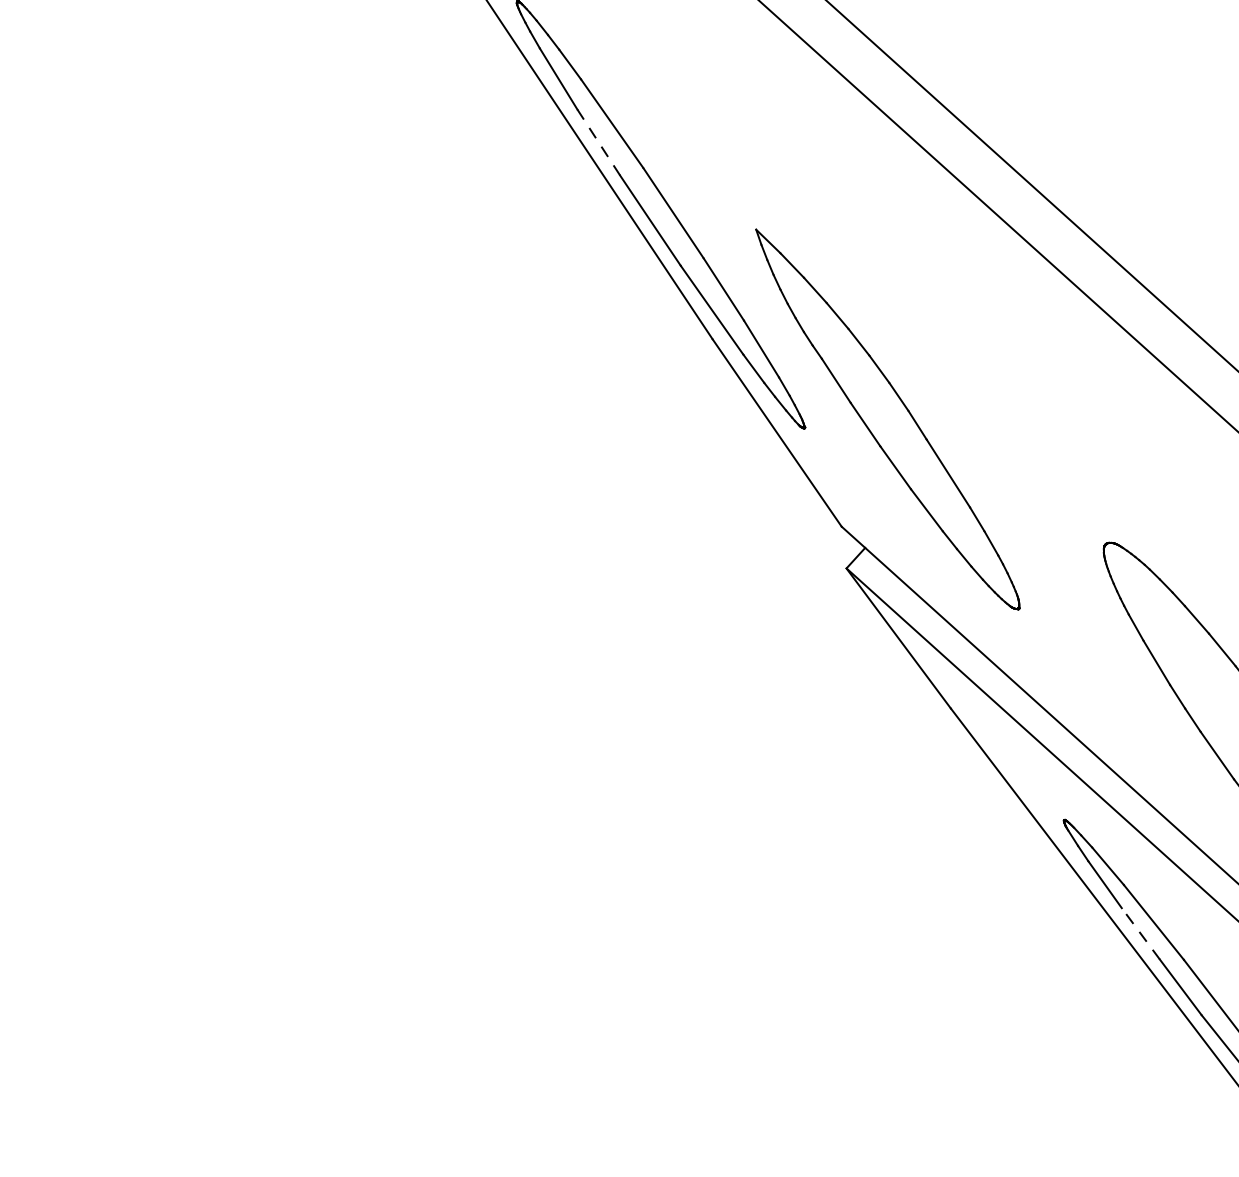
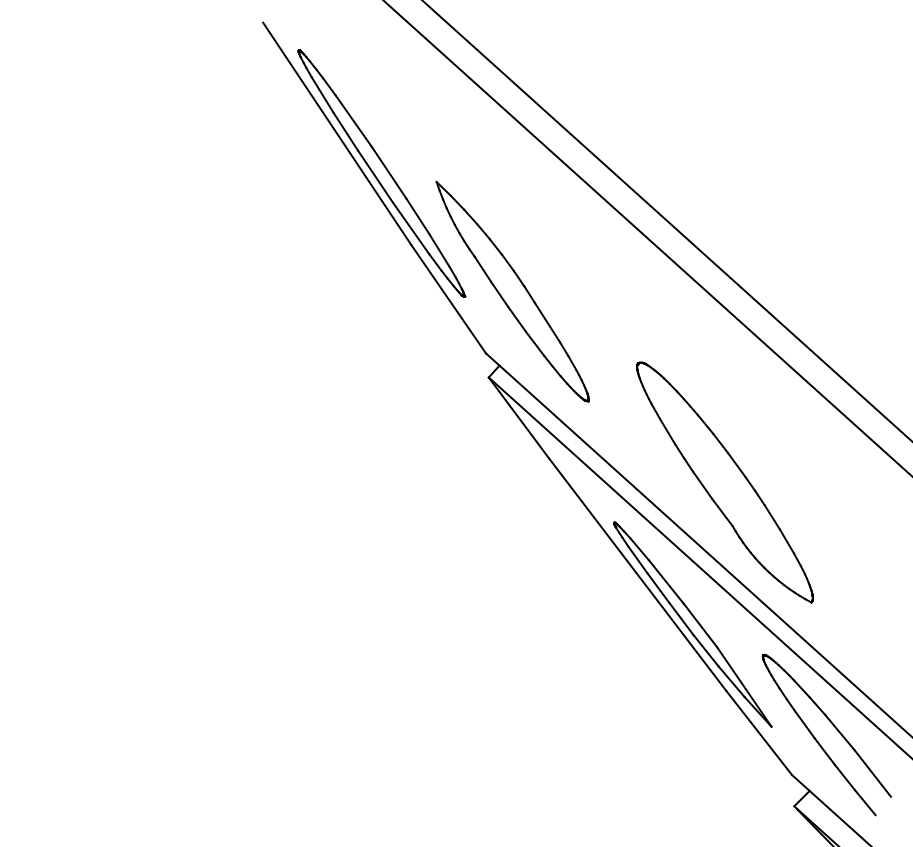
line: (598, 142) -> (345, 131), dashed -> solid
line: (1140, 932) -> (658, 587), dashed -> solid

